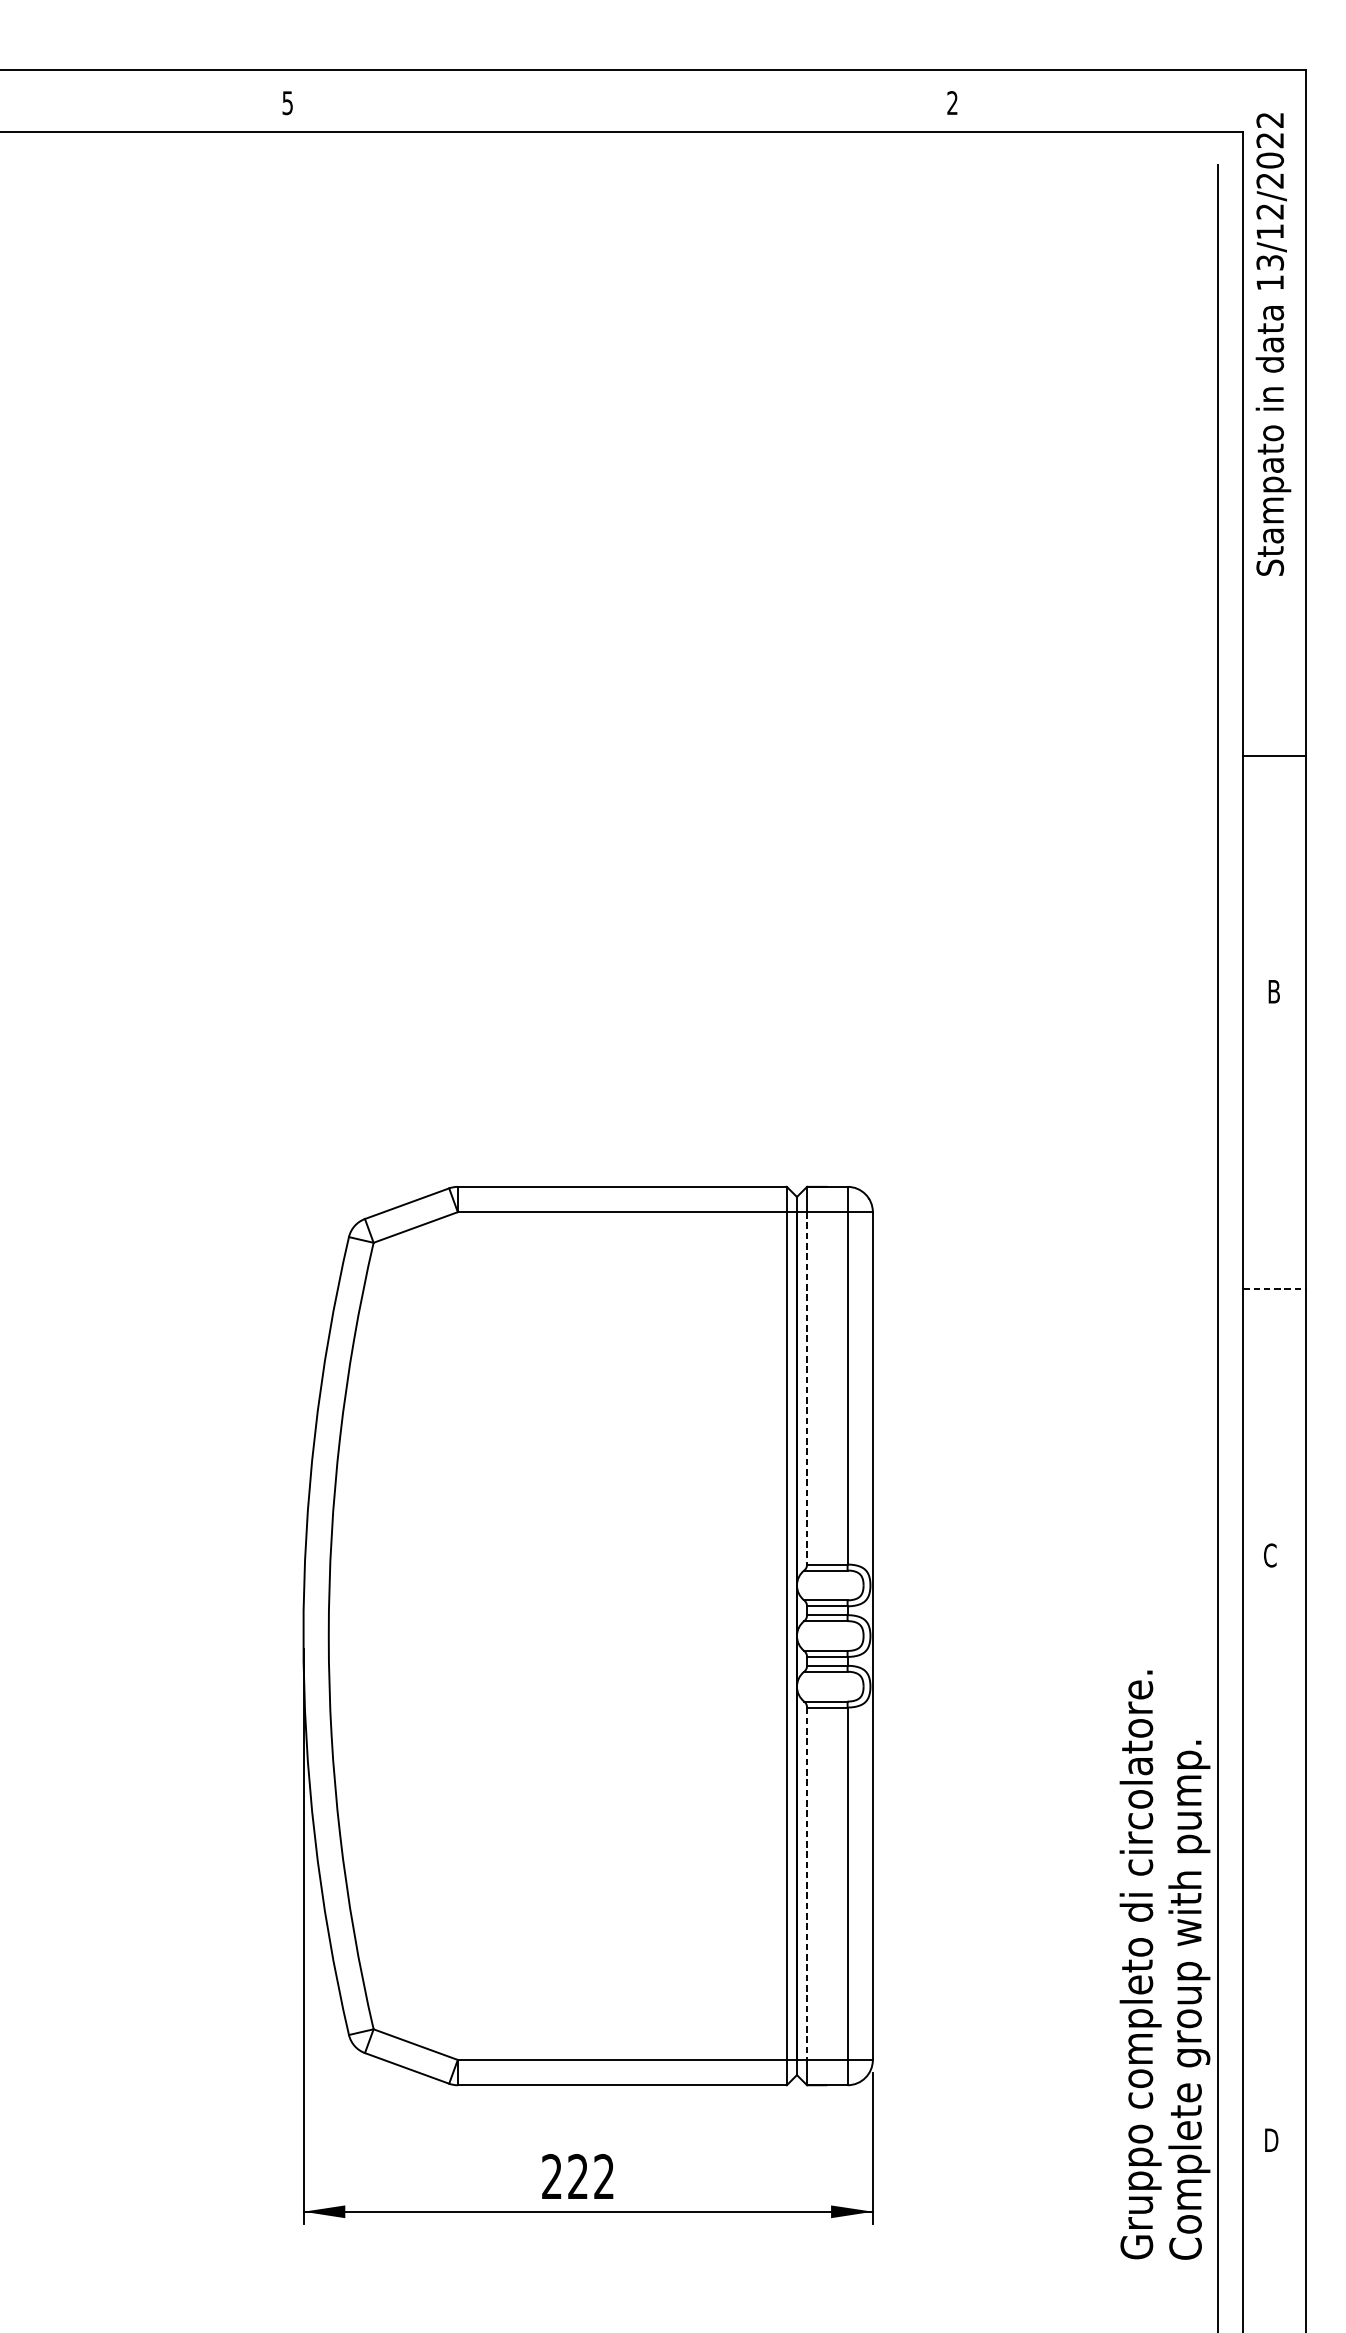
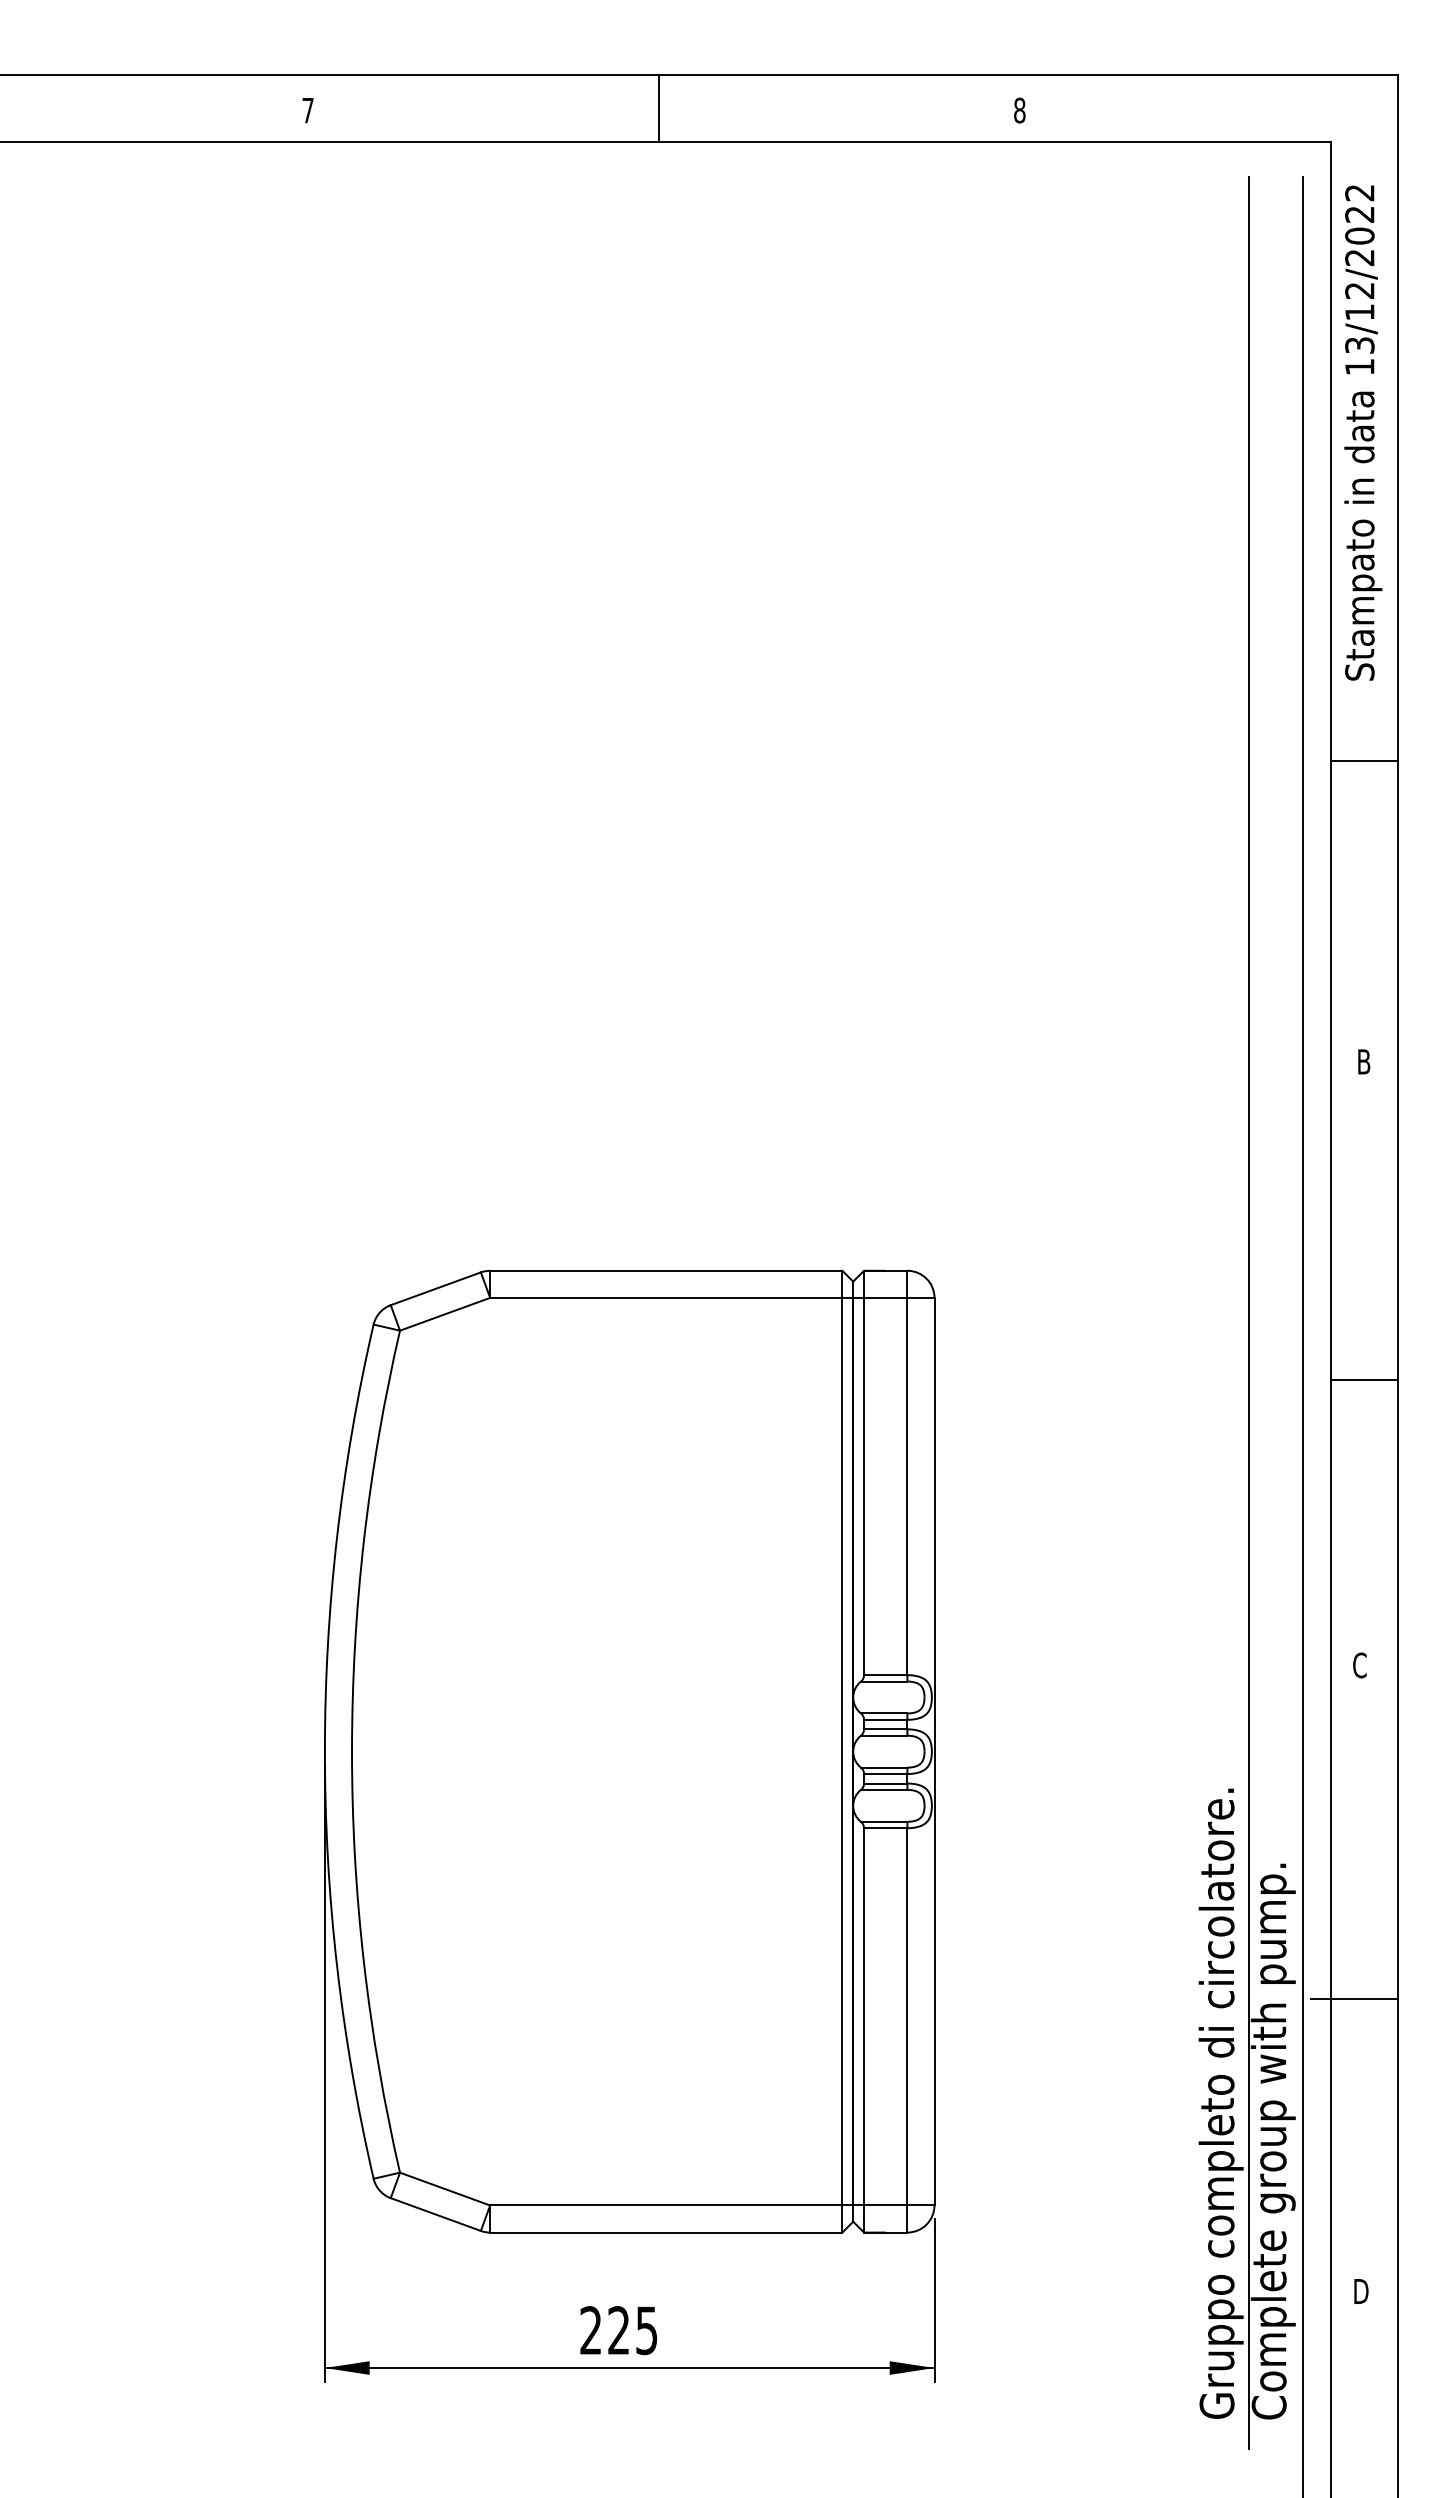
line: (615, 101) -> (658, 108), added
text: (287, 103) -> (307, 110), 5 -> 7
text: (952, 103) -> (1019, 110), 2 -> 8
text: (1273, 344) -> (1363, 432), moved
line: (1274, 755) -> (1364, 761), moved
line: (1166, 1225) -> (1248, 1312), added
line: (1274, 1289) -> (1364, 1380), dashed -> solid
line: (807, 1388) -> (864, 1486), dashed -> solid
line: (1264, 1867) -> (1353, 1999), added
line: (807, 1883) -> (864, 2016), dashed -> solid
text: (603, 2176) -> (646, 2330), 222 -> 225

